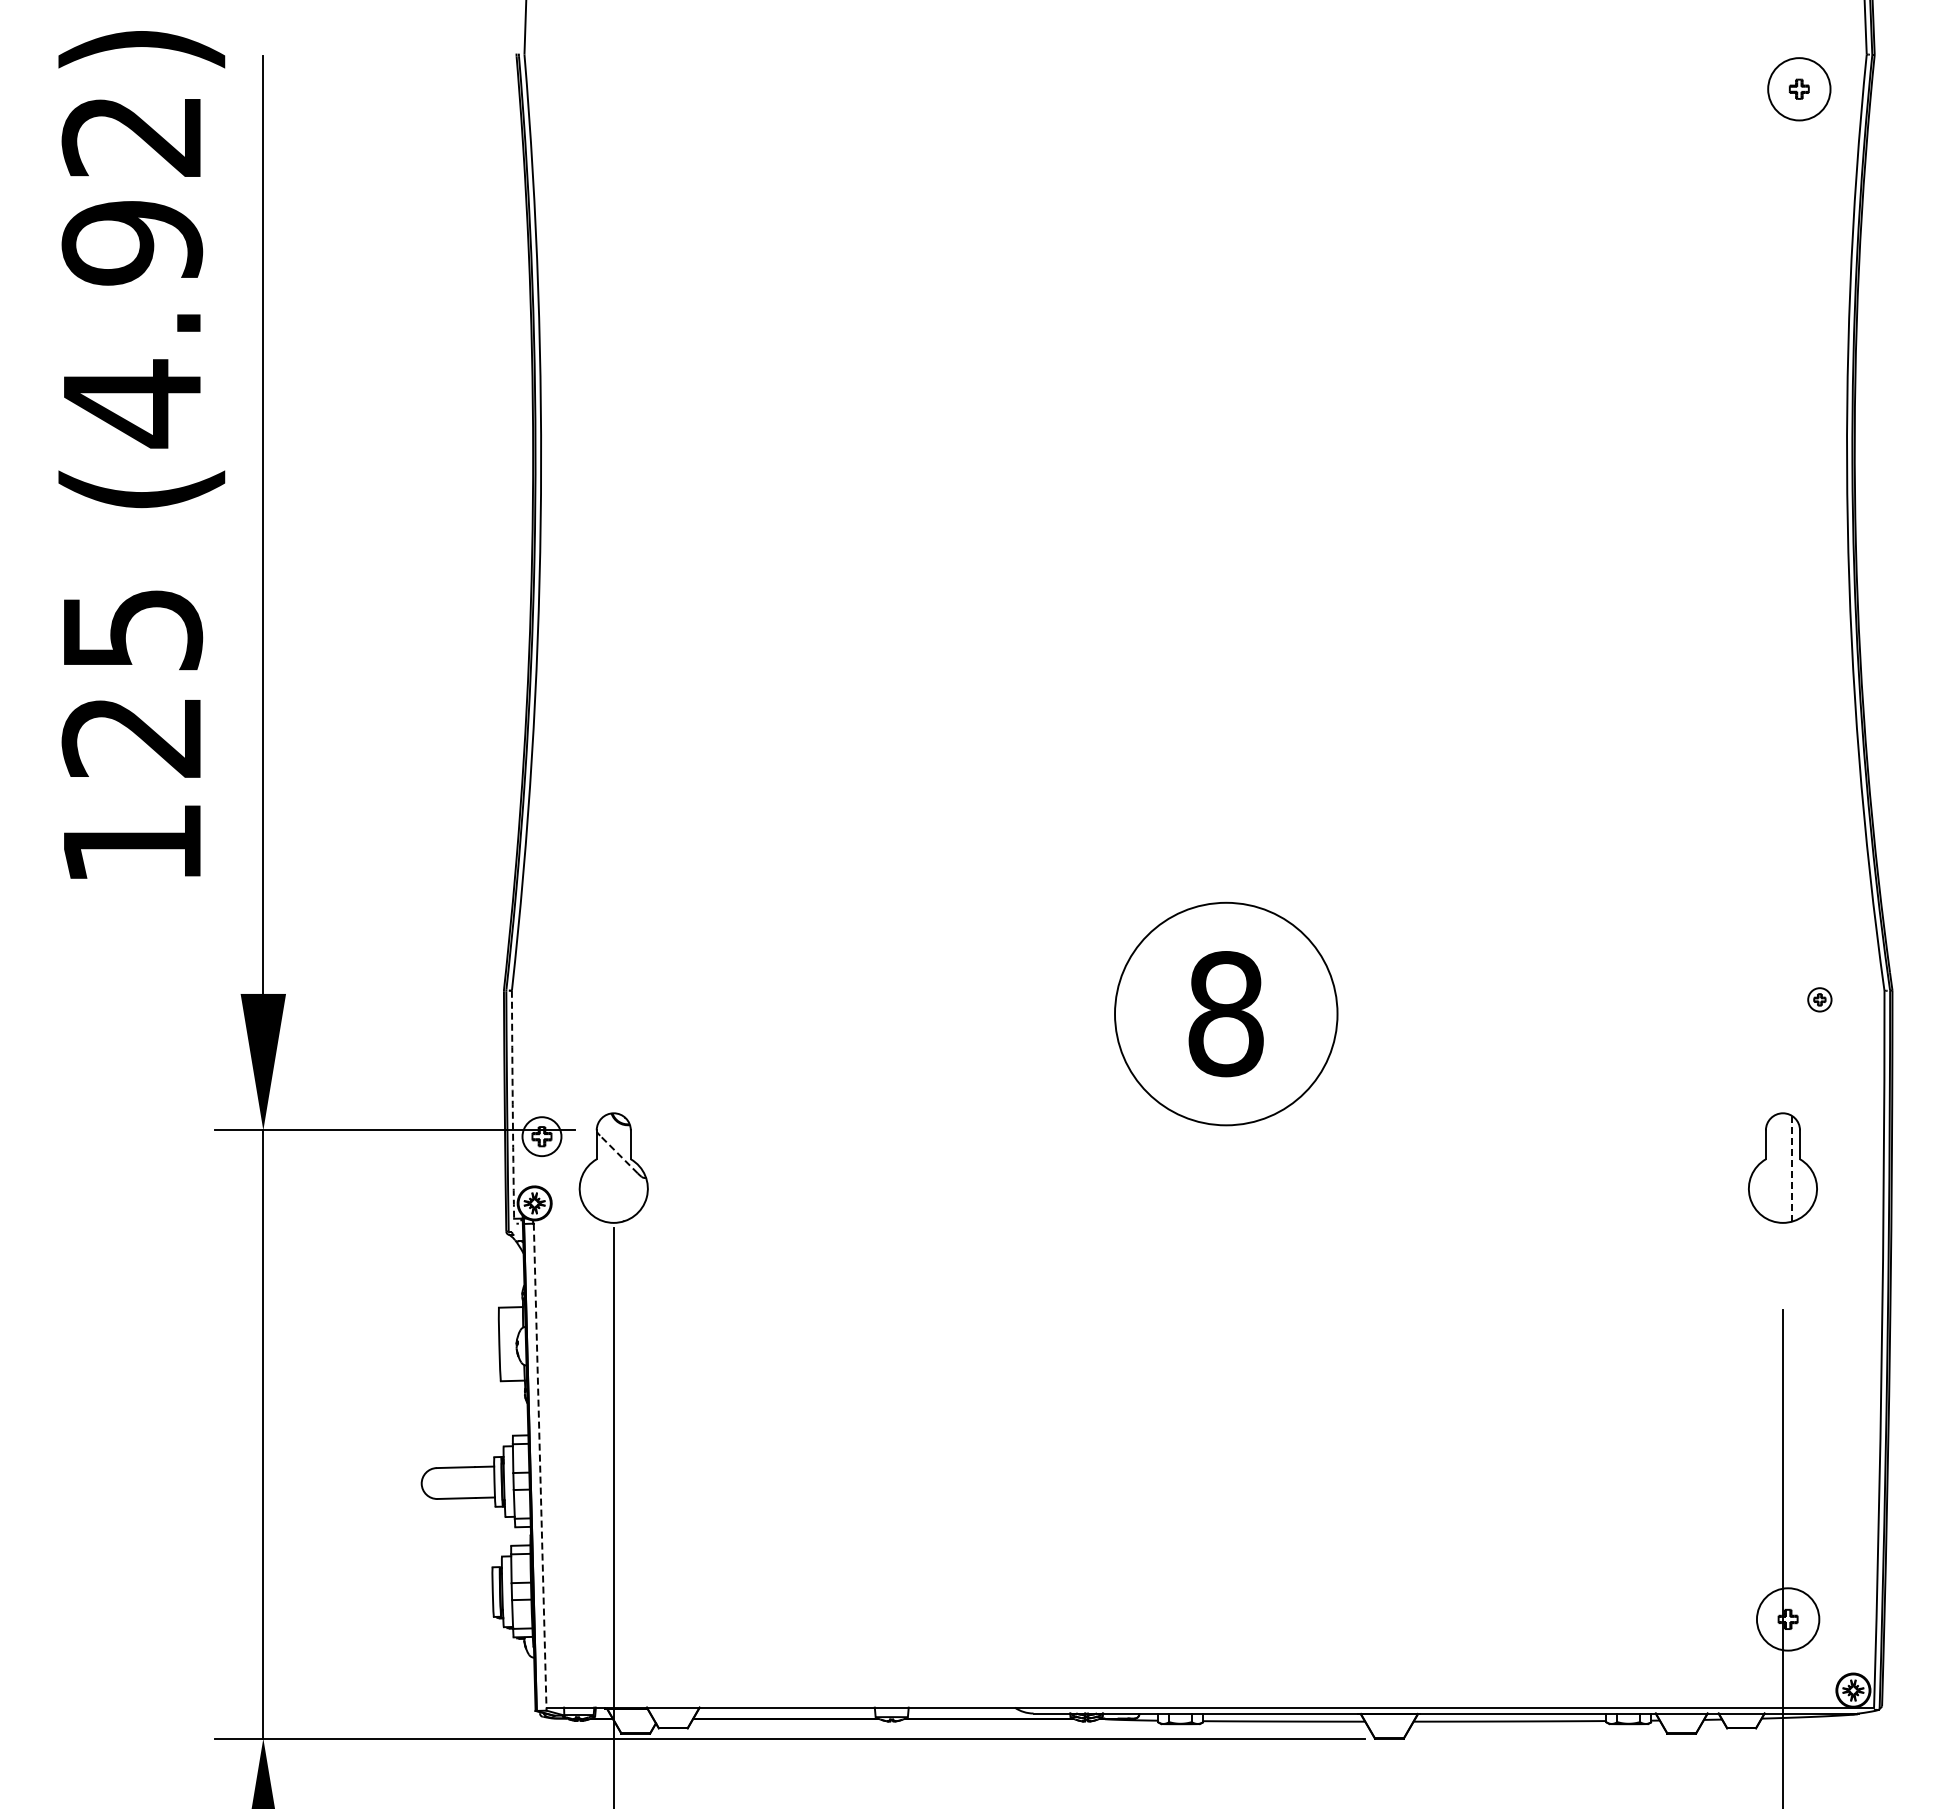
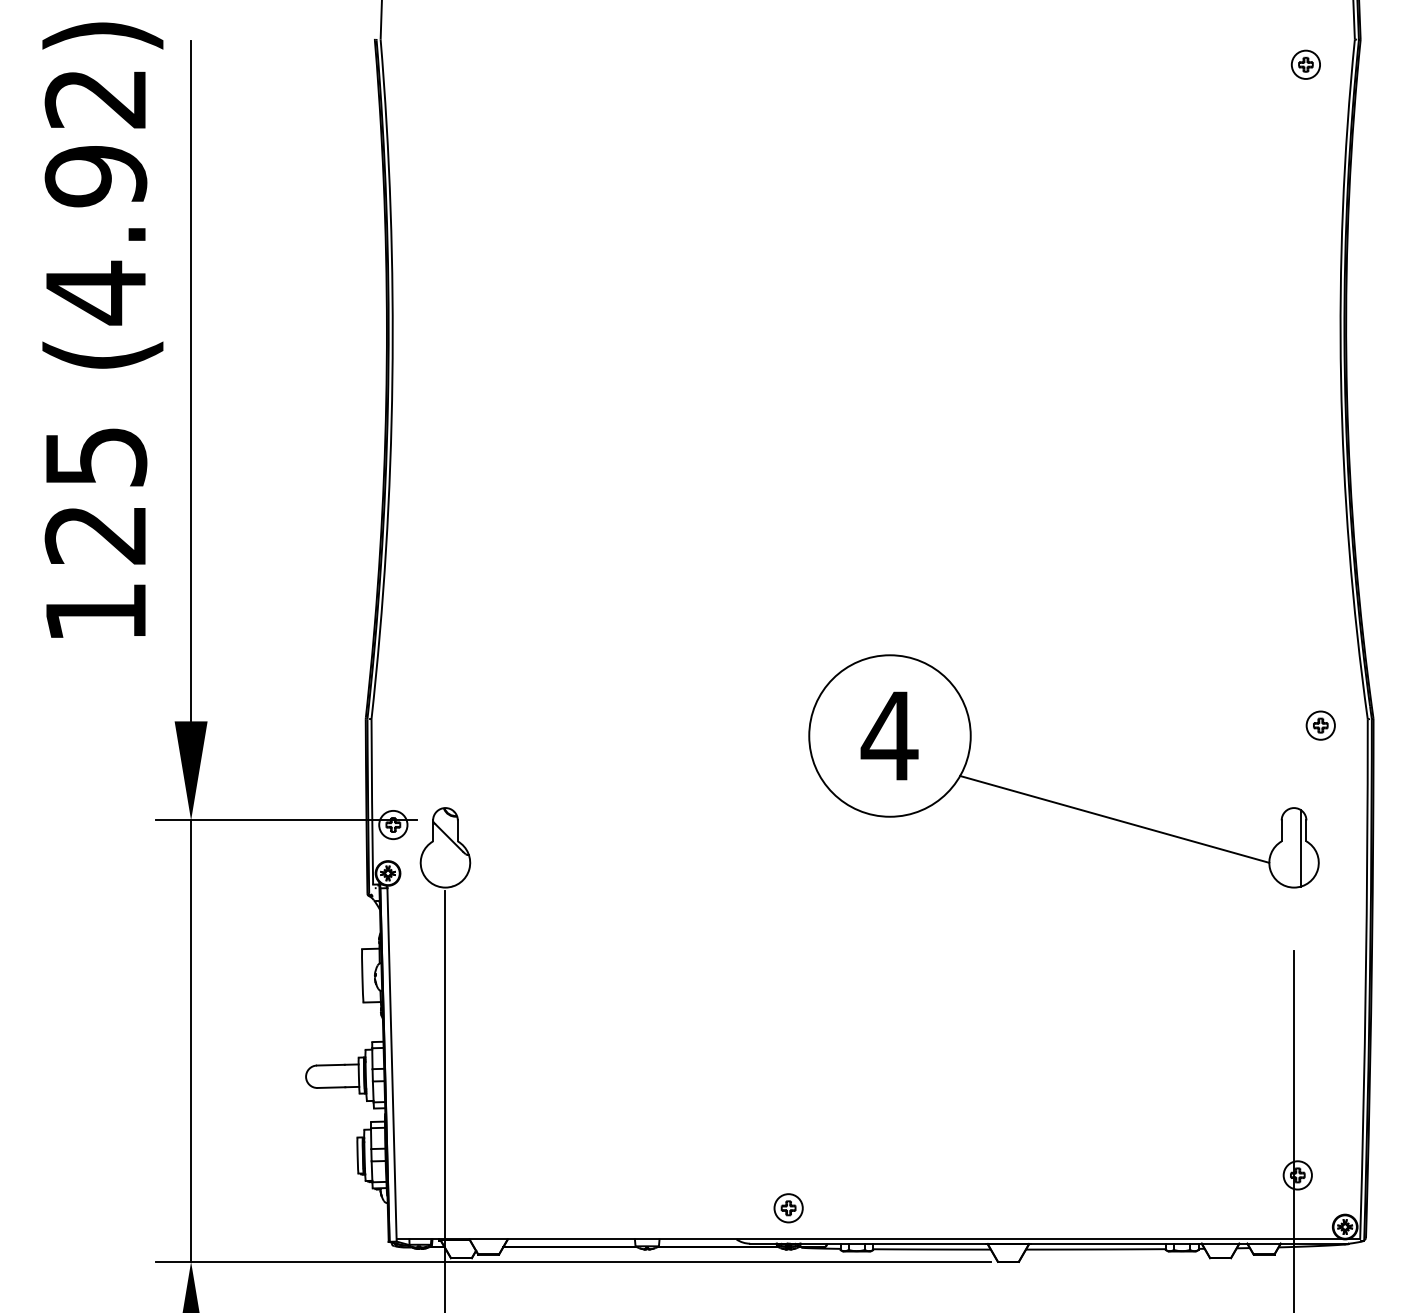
circle: (1798, 88) -> (1305, 64), size x0.62
part: (1819, 999) -> (1320, 725), size x1.67
text: (1225, 1014) -> (889, 736), 8 -> 4
arc: (512, 1104) -> (371, 801), dashed -> solid
line: (1535, 1128) -> (1114, 819), added
line: (619, 1154) -> (449, 837), dashed -> solid
line: (1792, 1168) -> (1300, 848), dashed -> solid
line: (540, 1467) -> (392, 1065), dashed -> solid
circle: (1787, 1618) -> (1297, 1174), size x0.62
part: (1086, 1664) -> (788, 1208), added

